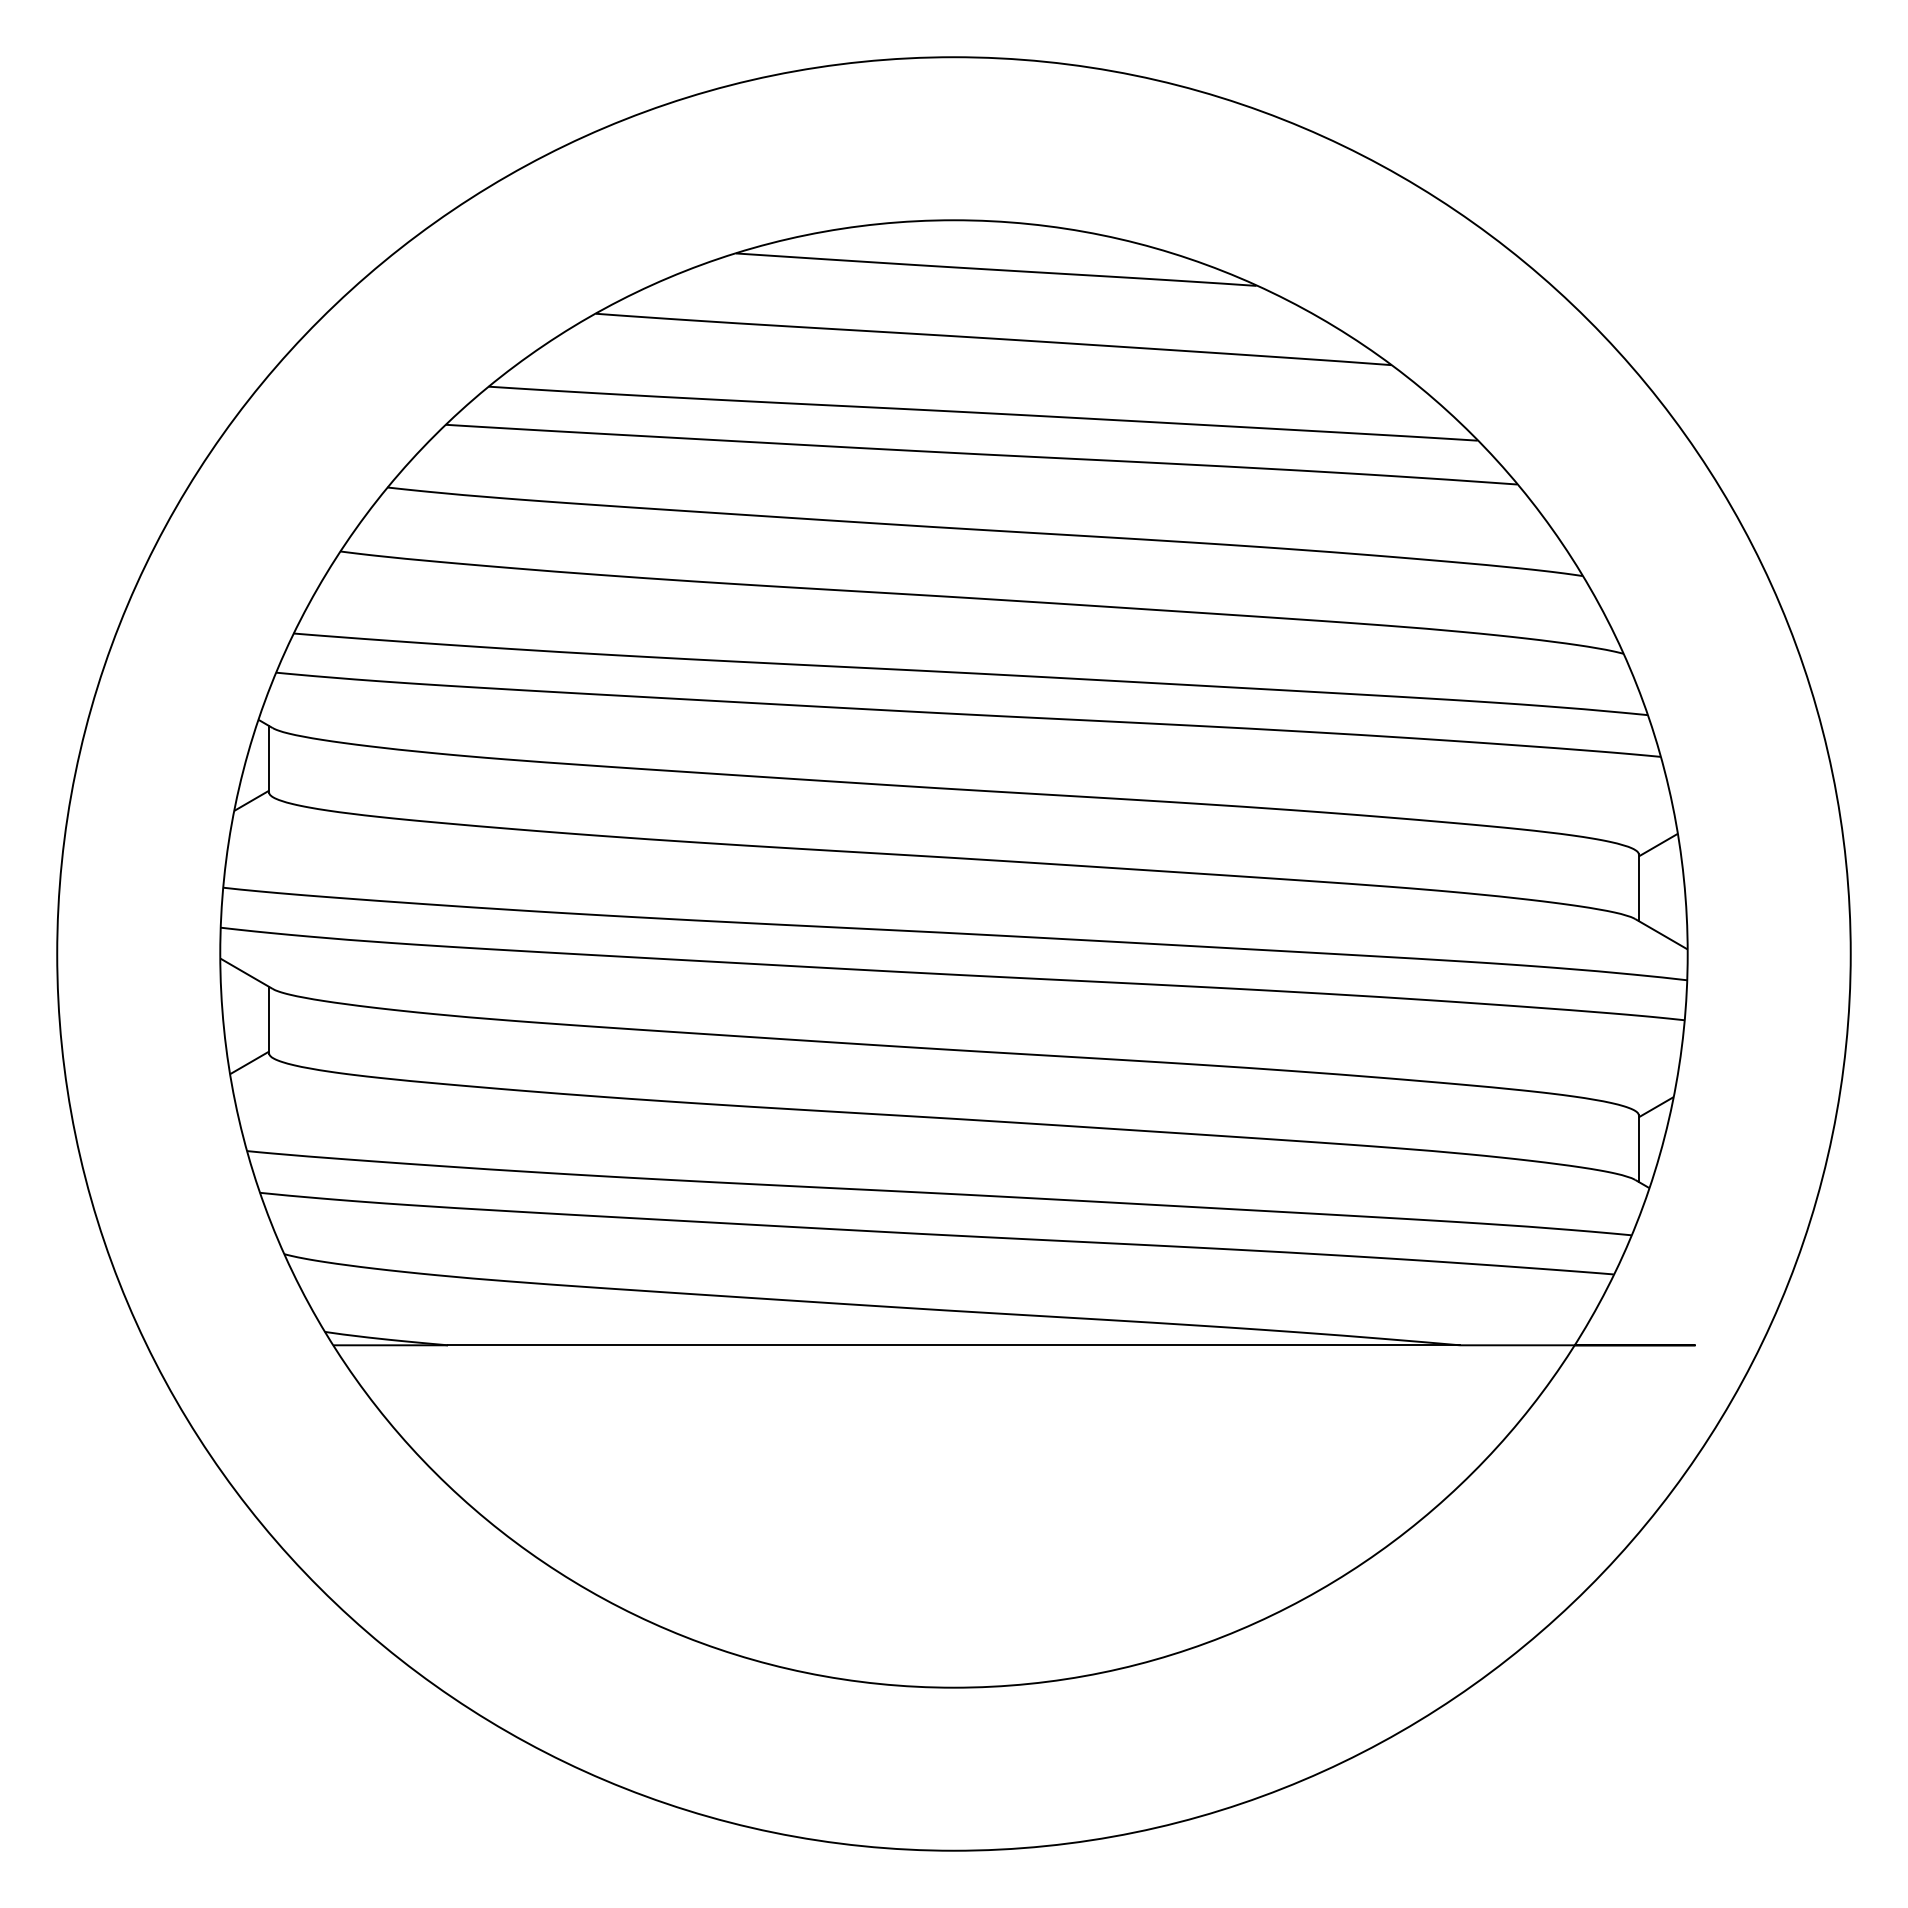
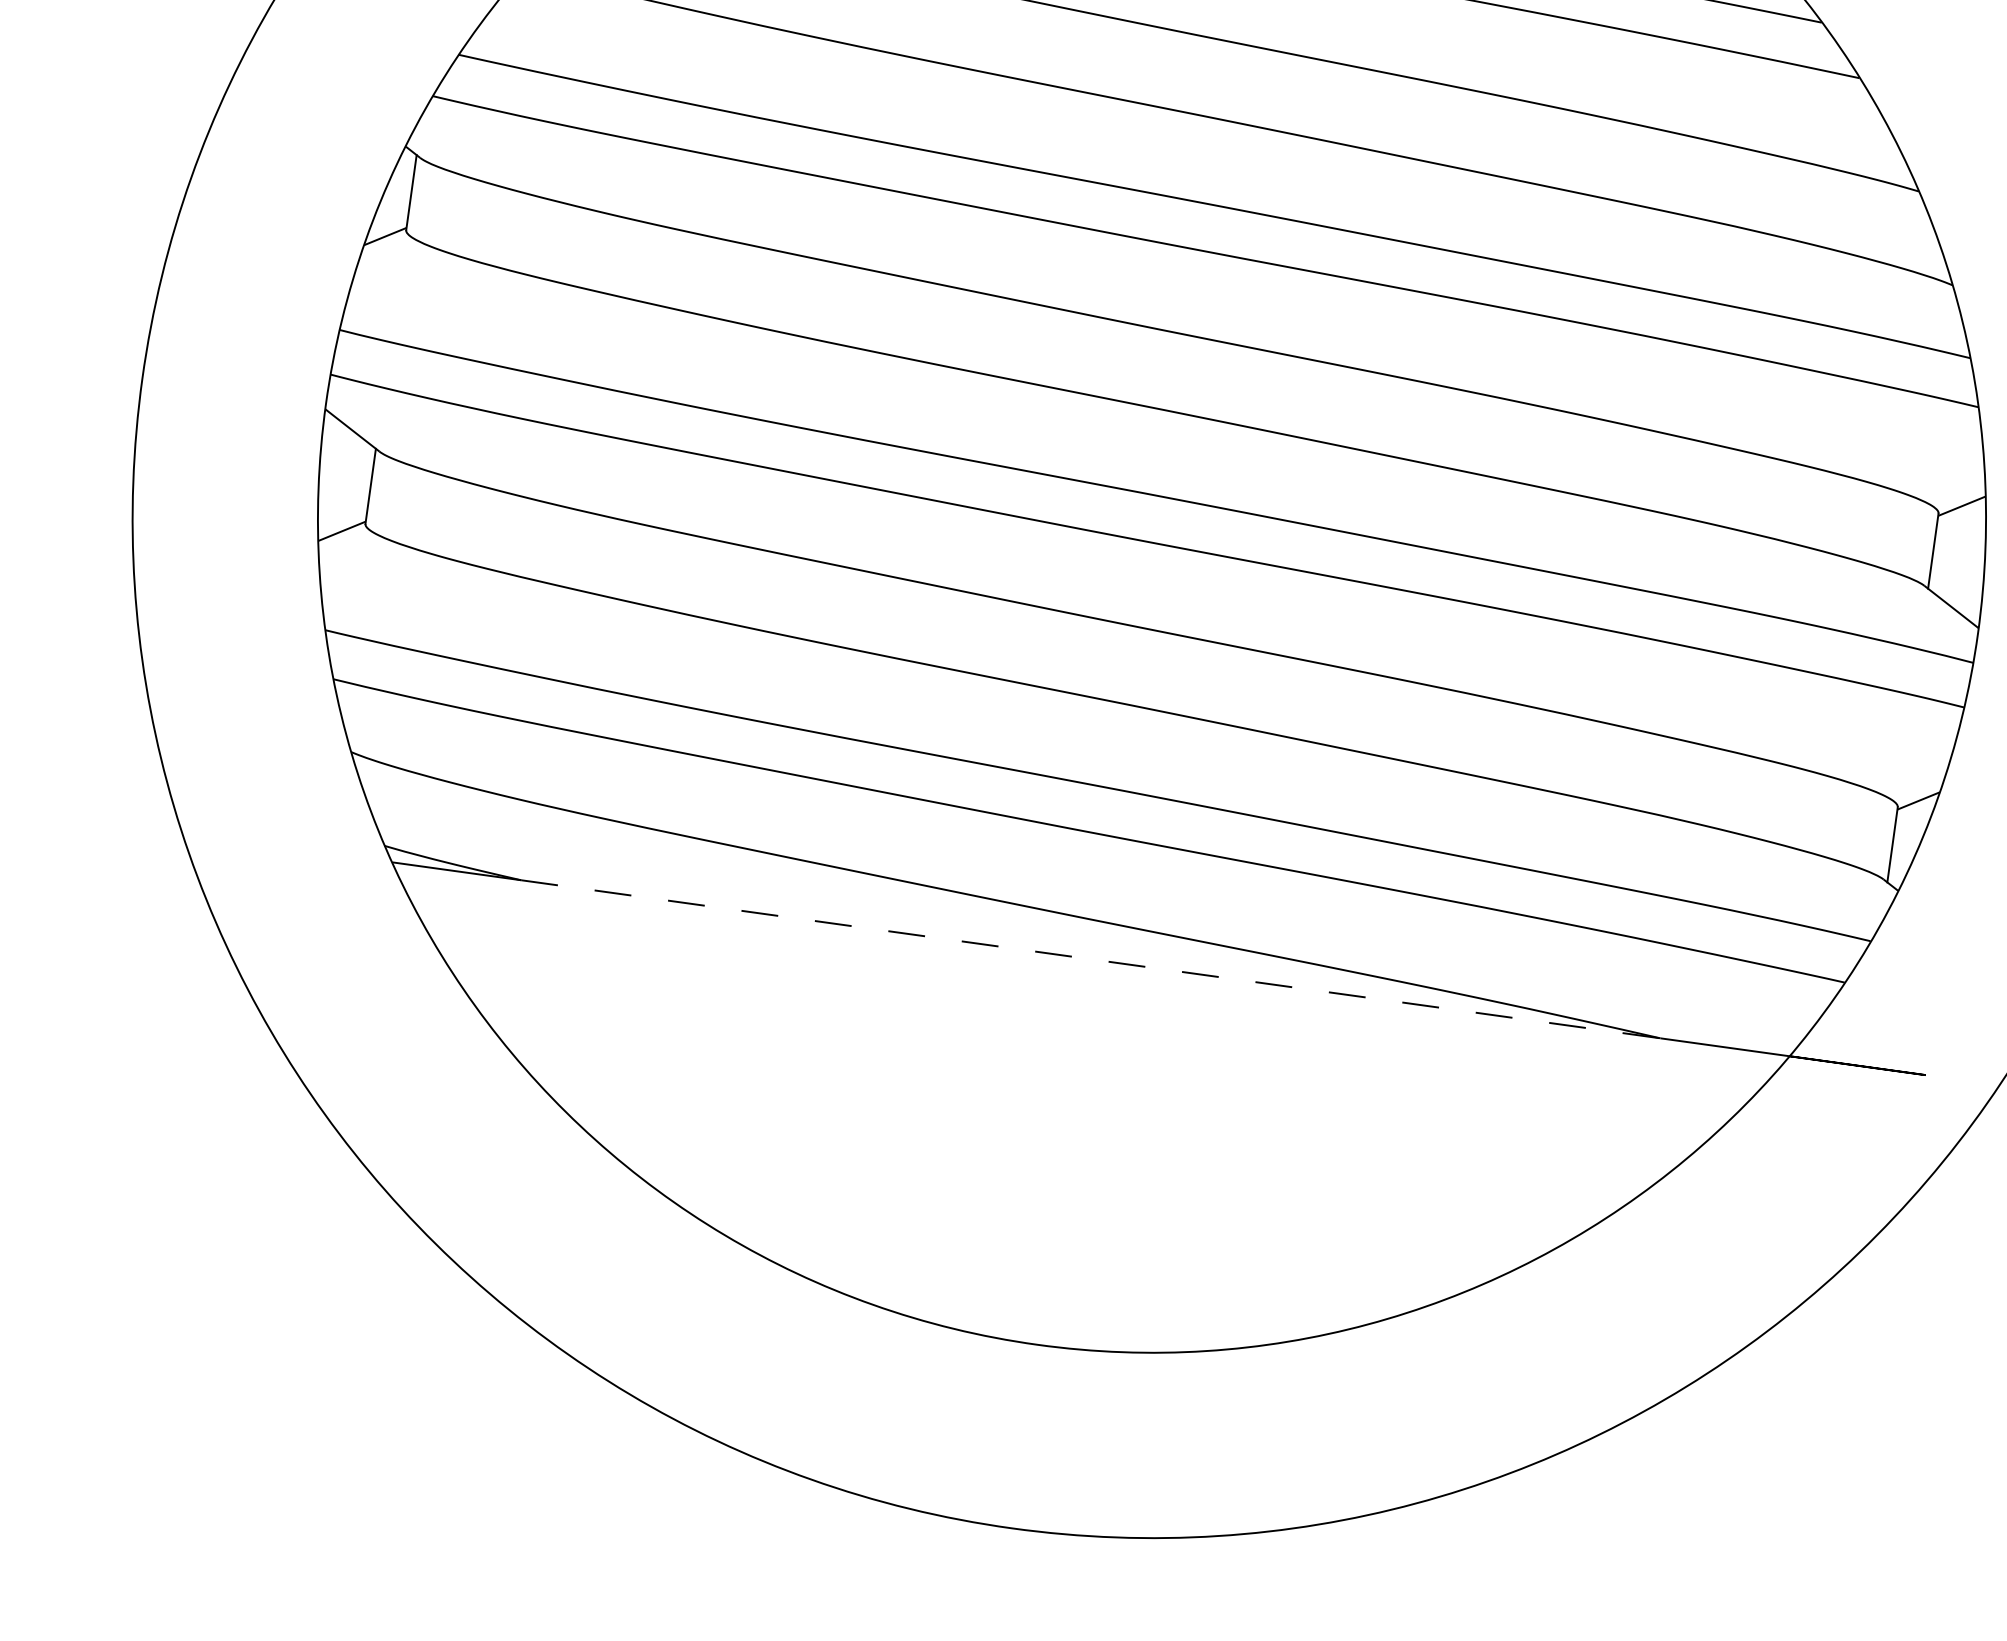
line: (954, 1345) -> (1091, 959), solid -> dashed

